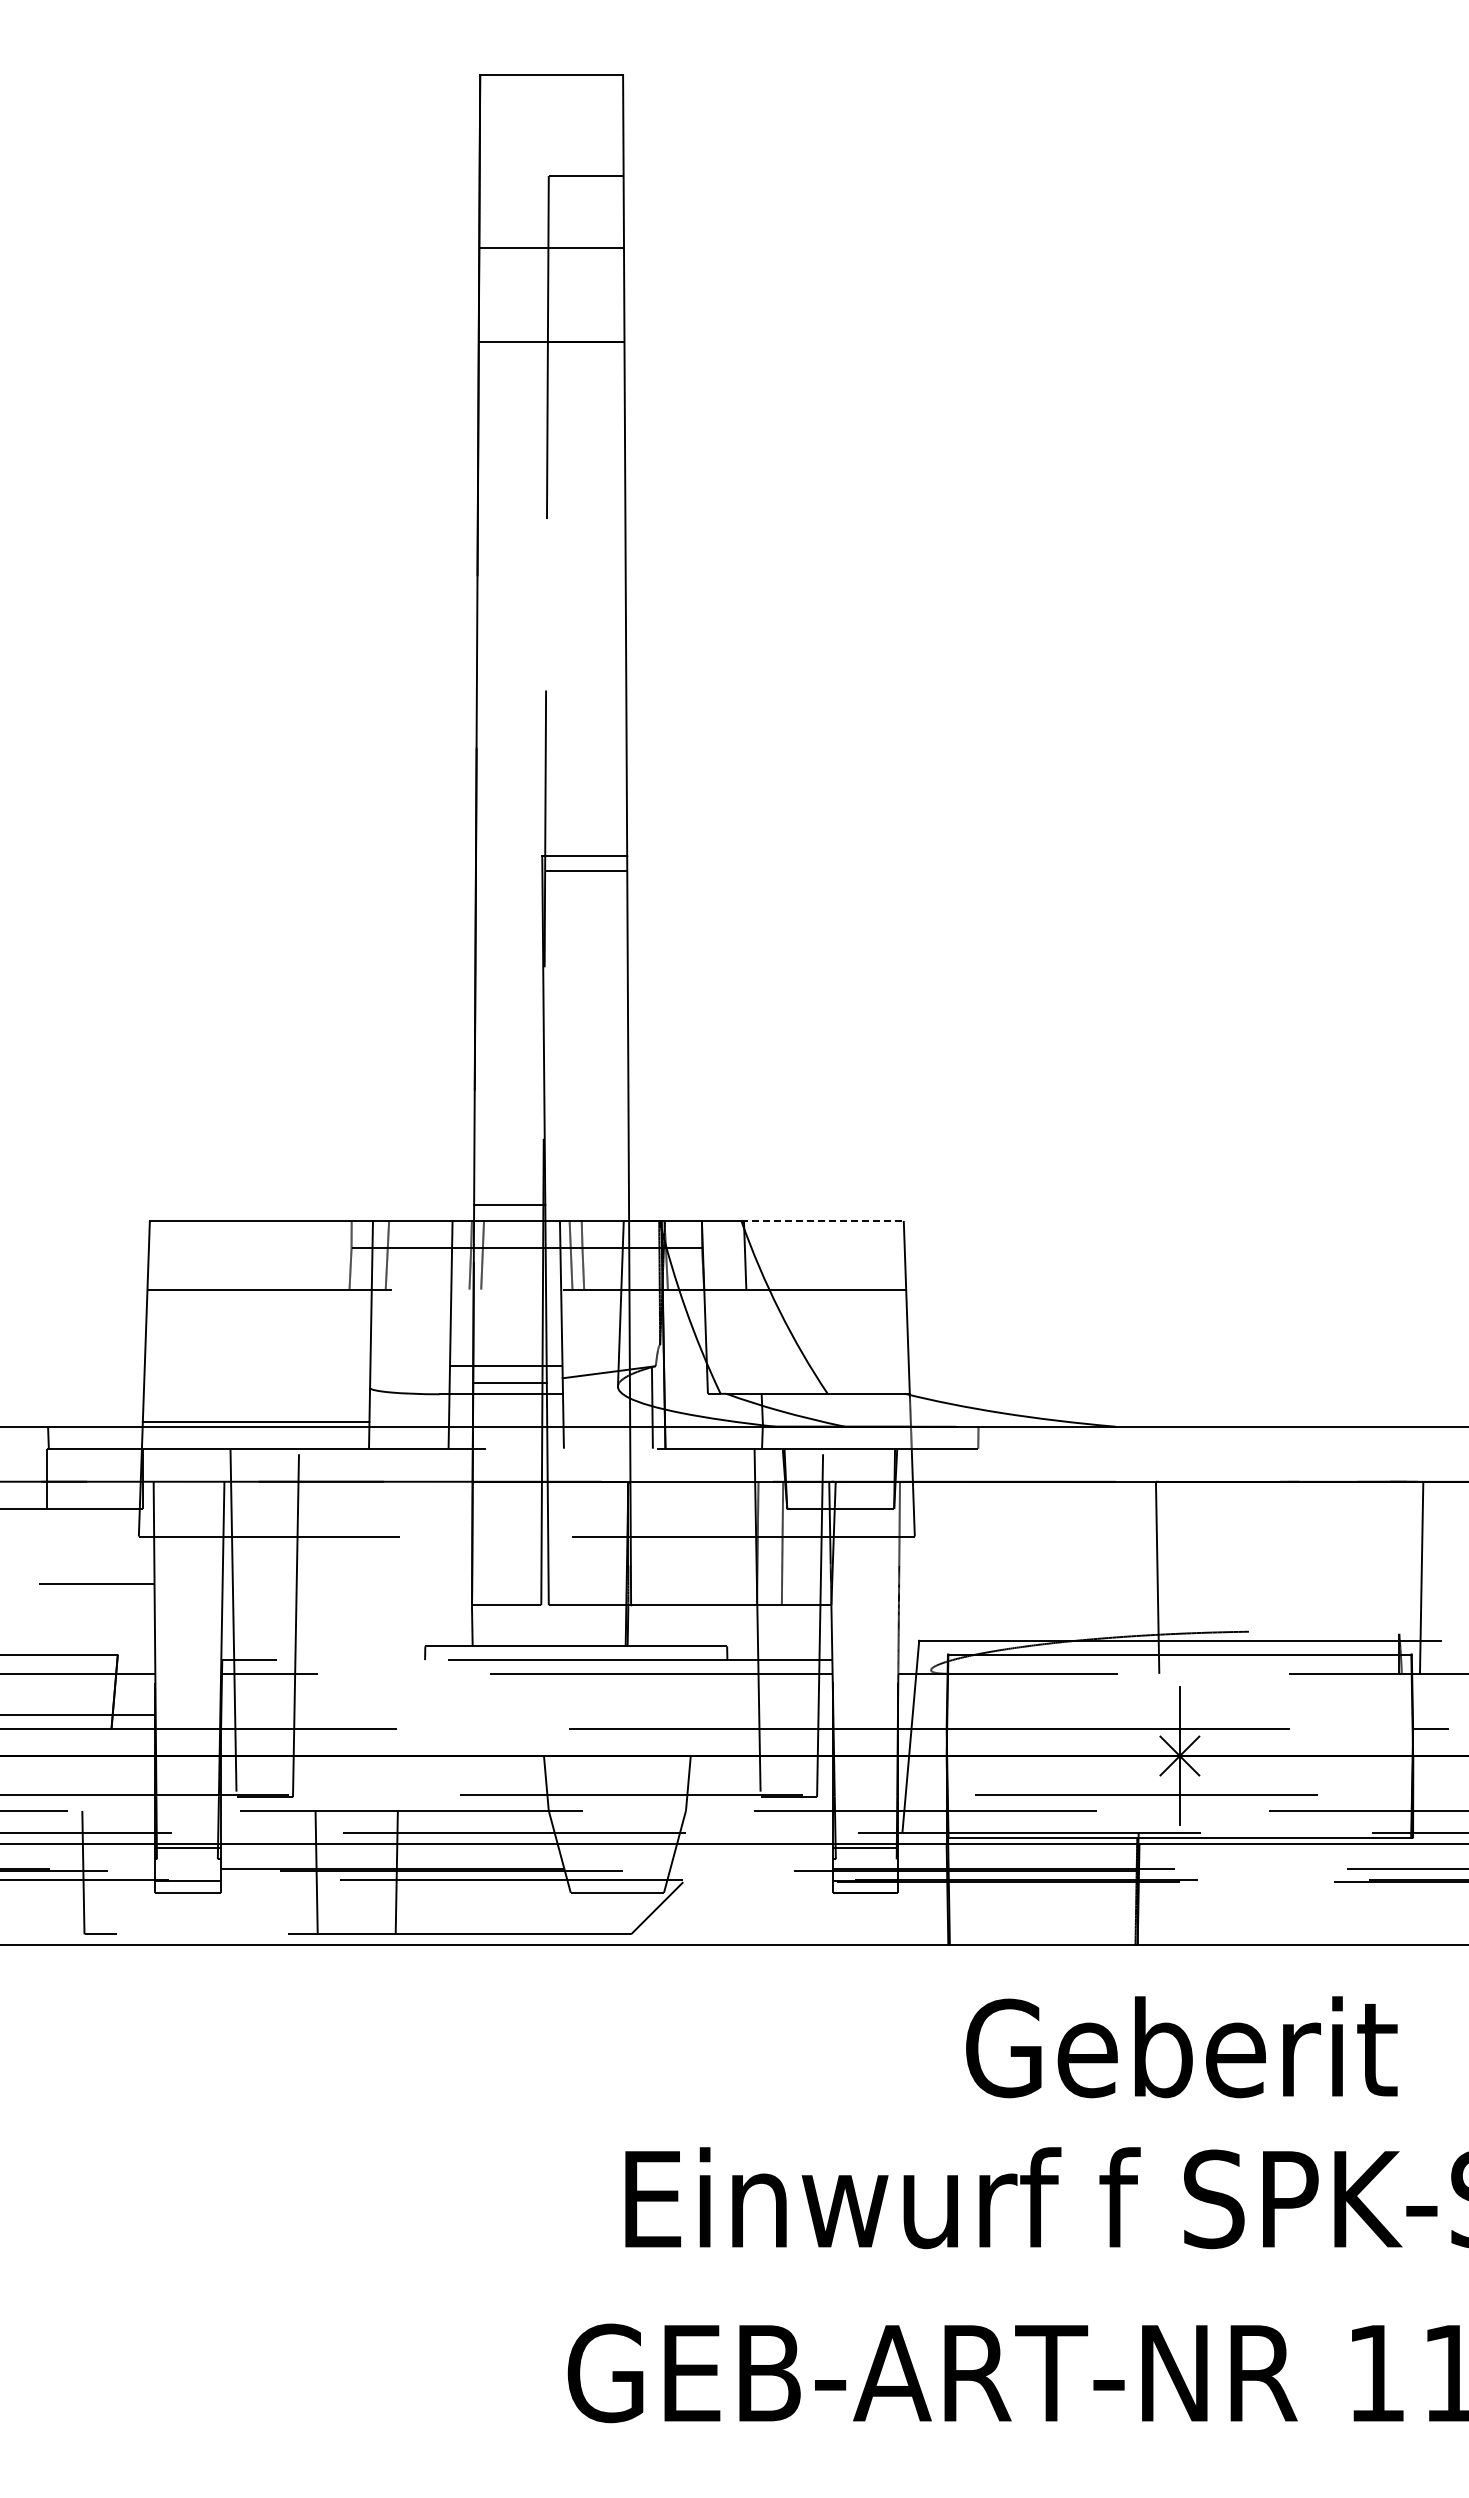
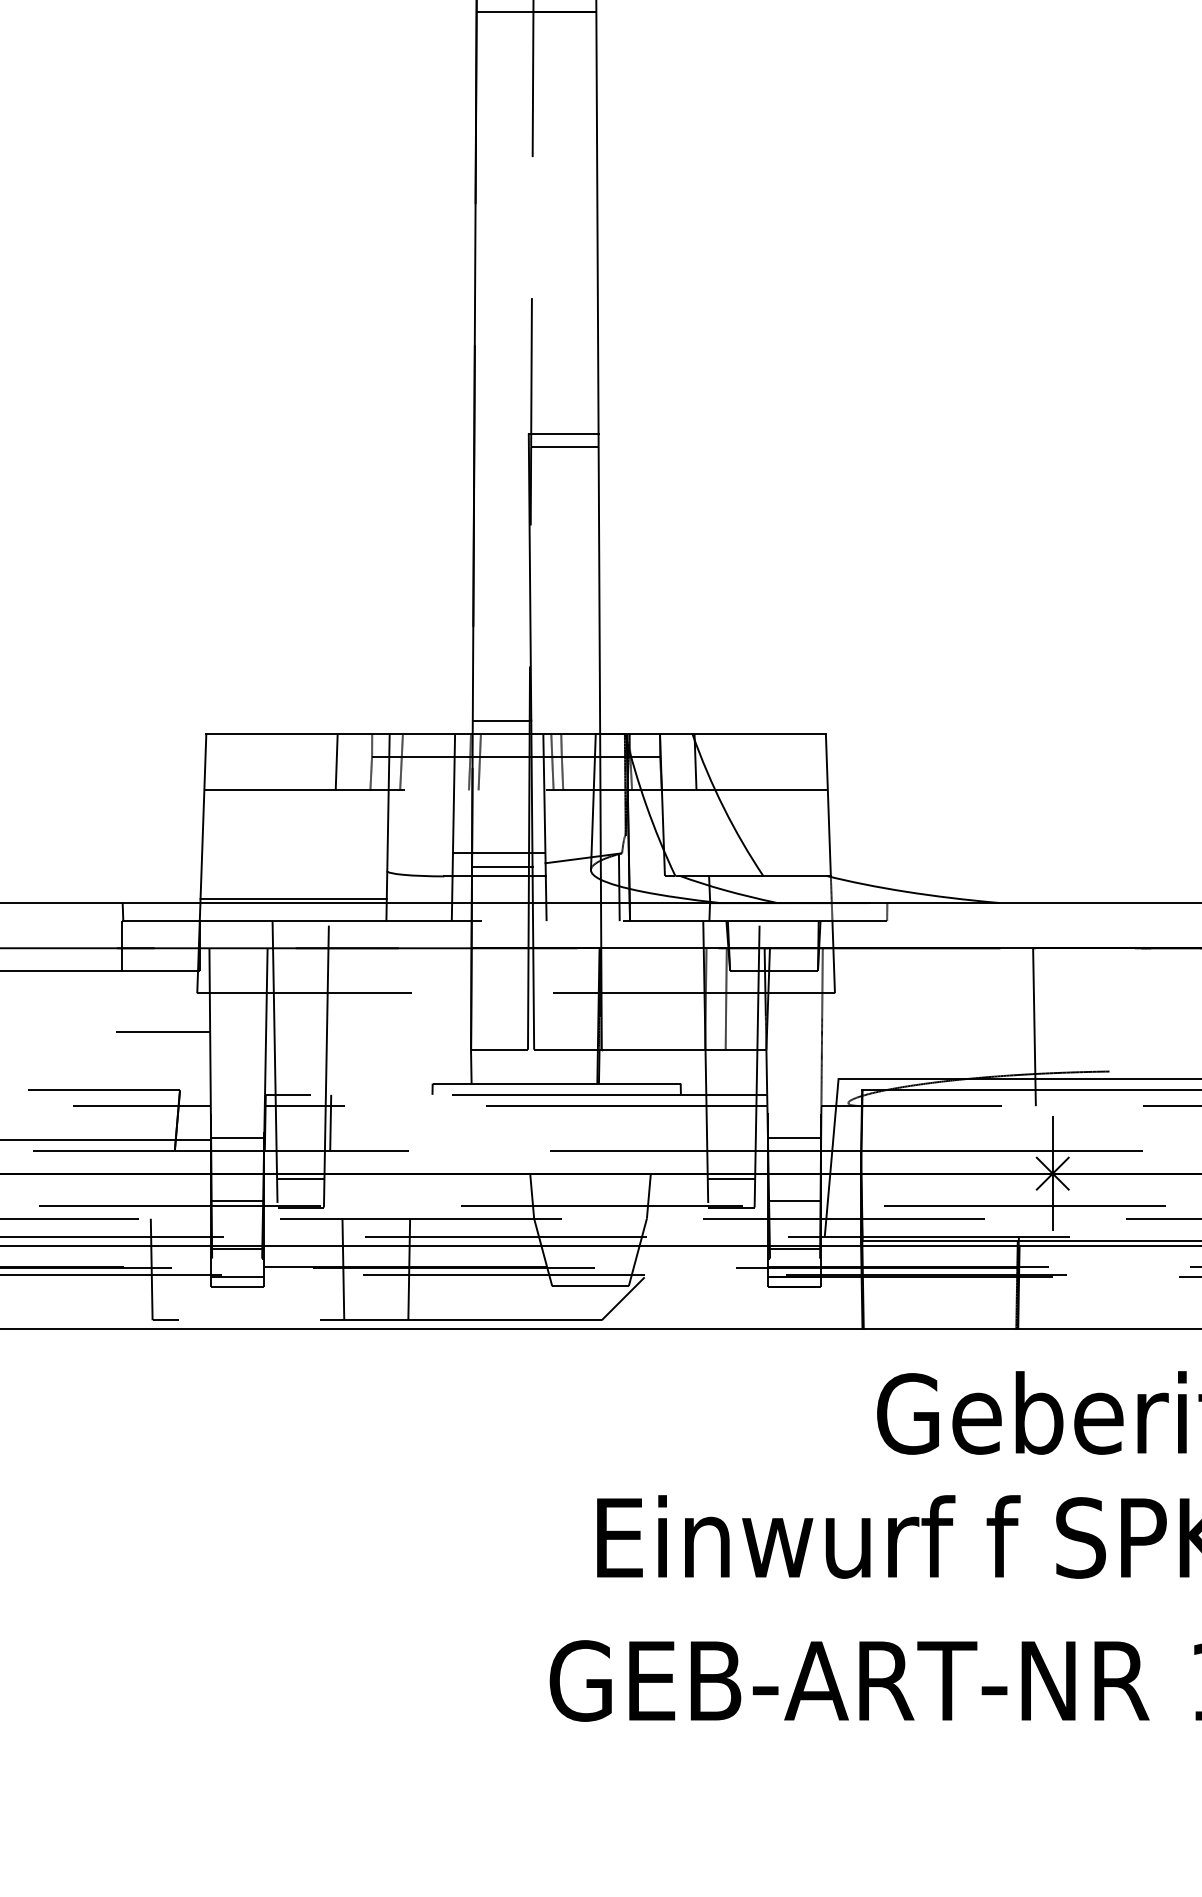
line: (823, 1220) -> (759, 733), dashed -> solid
line: (308, 1254) -> (336, 761), added
line: (300, 1694) -> (330, 1123), added
line: (187, 1712) -> (237, 1137), added
line: (865, 1712) -> (794, 1137), added
line: (264, 1762) -> (300, 1178), added
line: (788, 1762) -> (731, 1178), added
line: (187, 1789) -> (237, 1201), added
line: (865, 1789) -> (794, 1201), added

